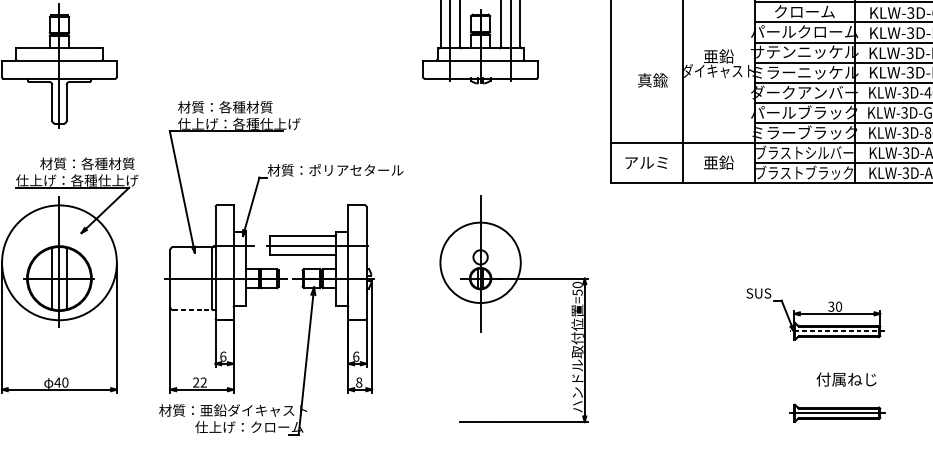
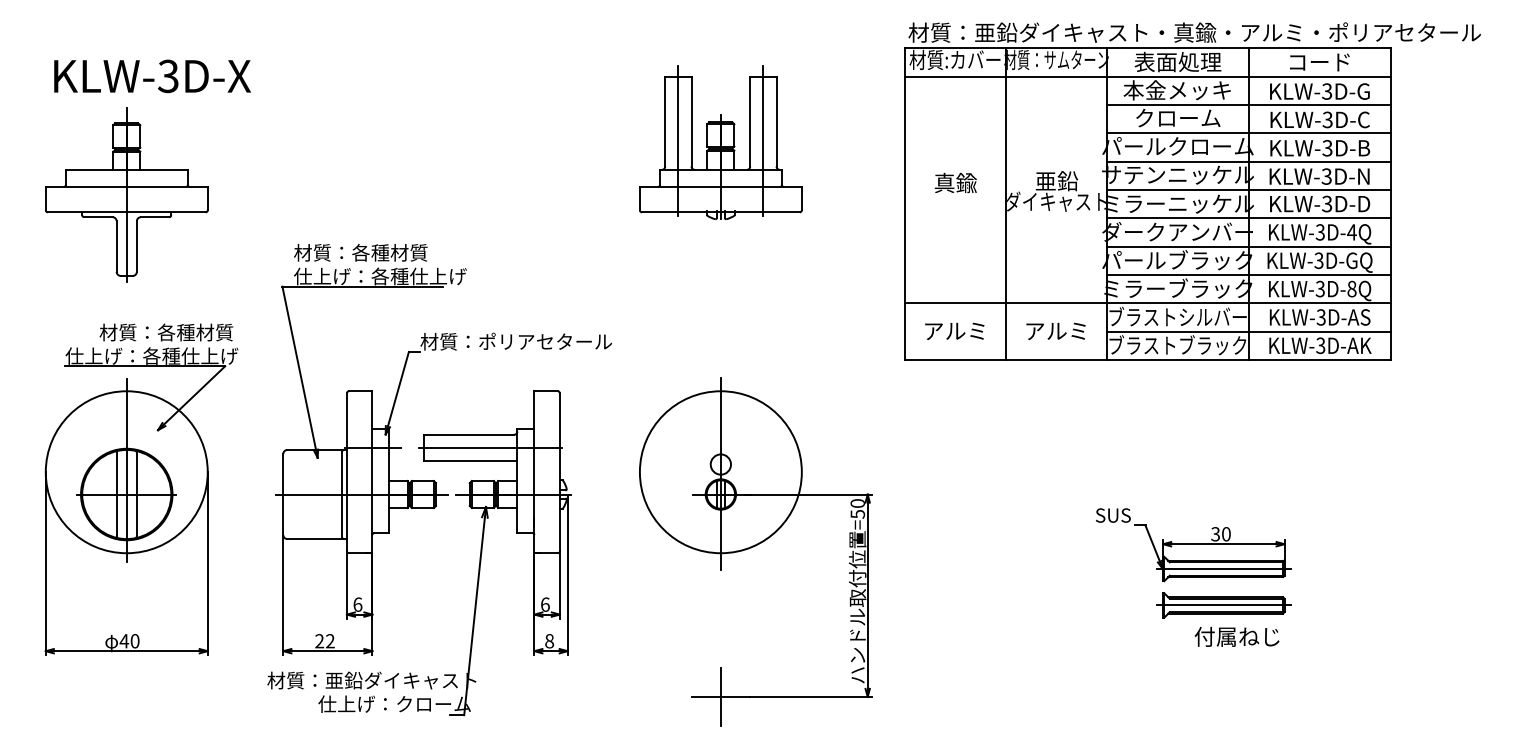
text: (652, 80) -> (955, 182), moved
text: (717, 162) -> (1055, 330), 亜鉛 -> アルミ
circle: (480, 263) -> (720, 472), size x1.43
line: (194, 310) -> (317, 539), dashed -> solid
line: (836, 331) -> (1223, 569), dashed -> solid
part: (836, 413) -> (1223, 605), moved
line: (480, 421) -> (720, 696), added

